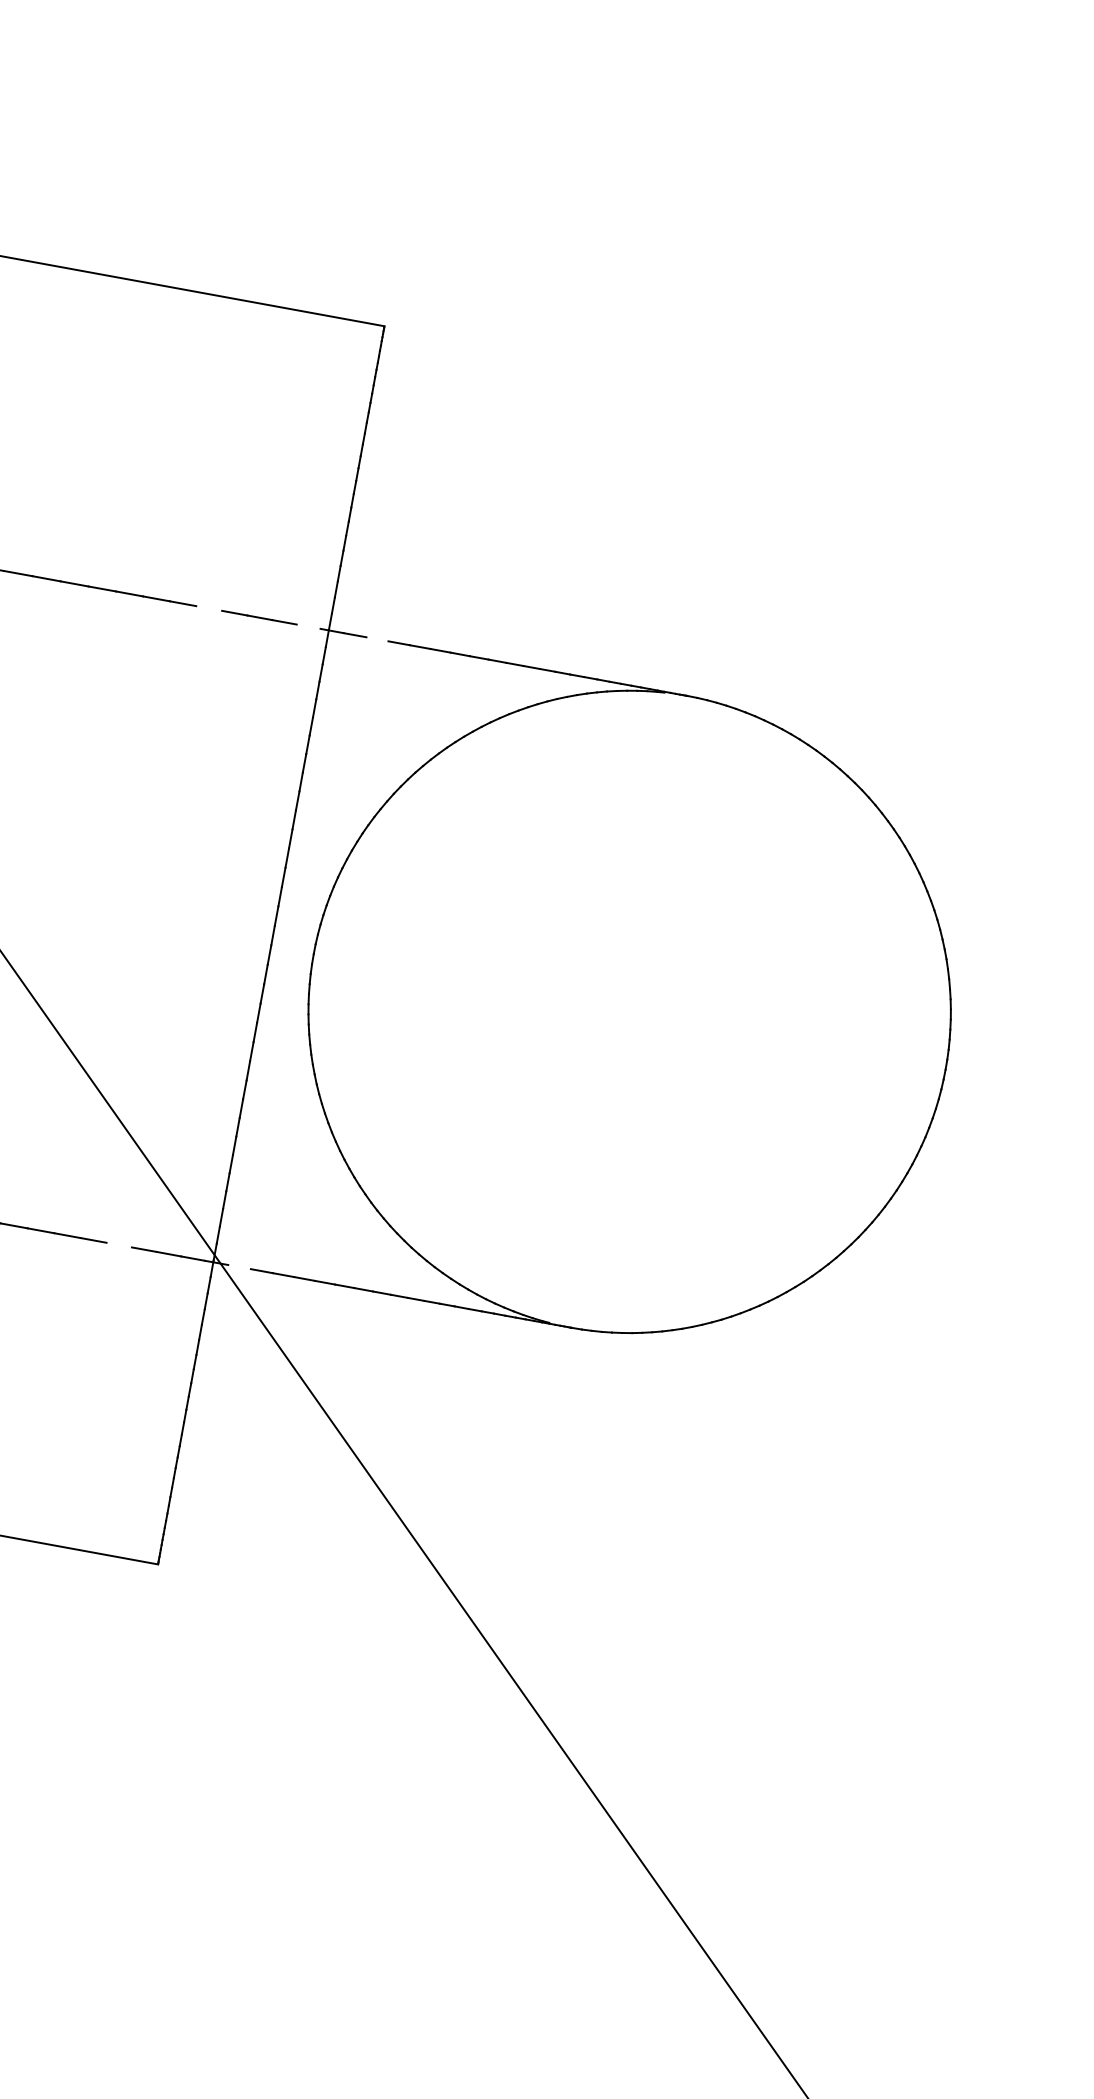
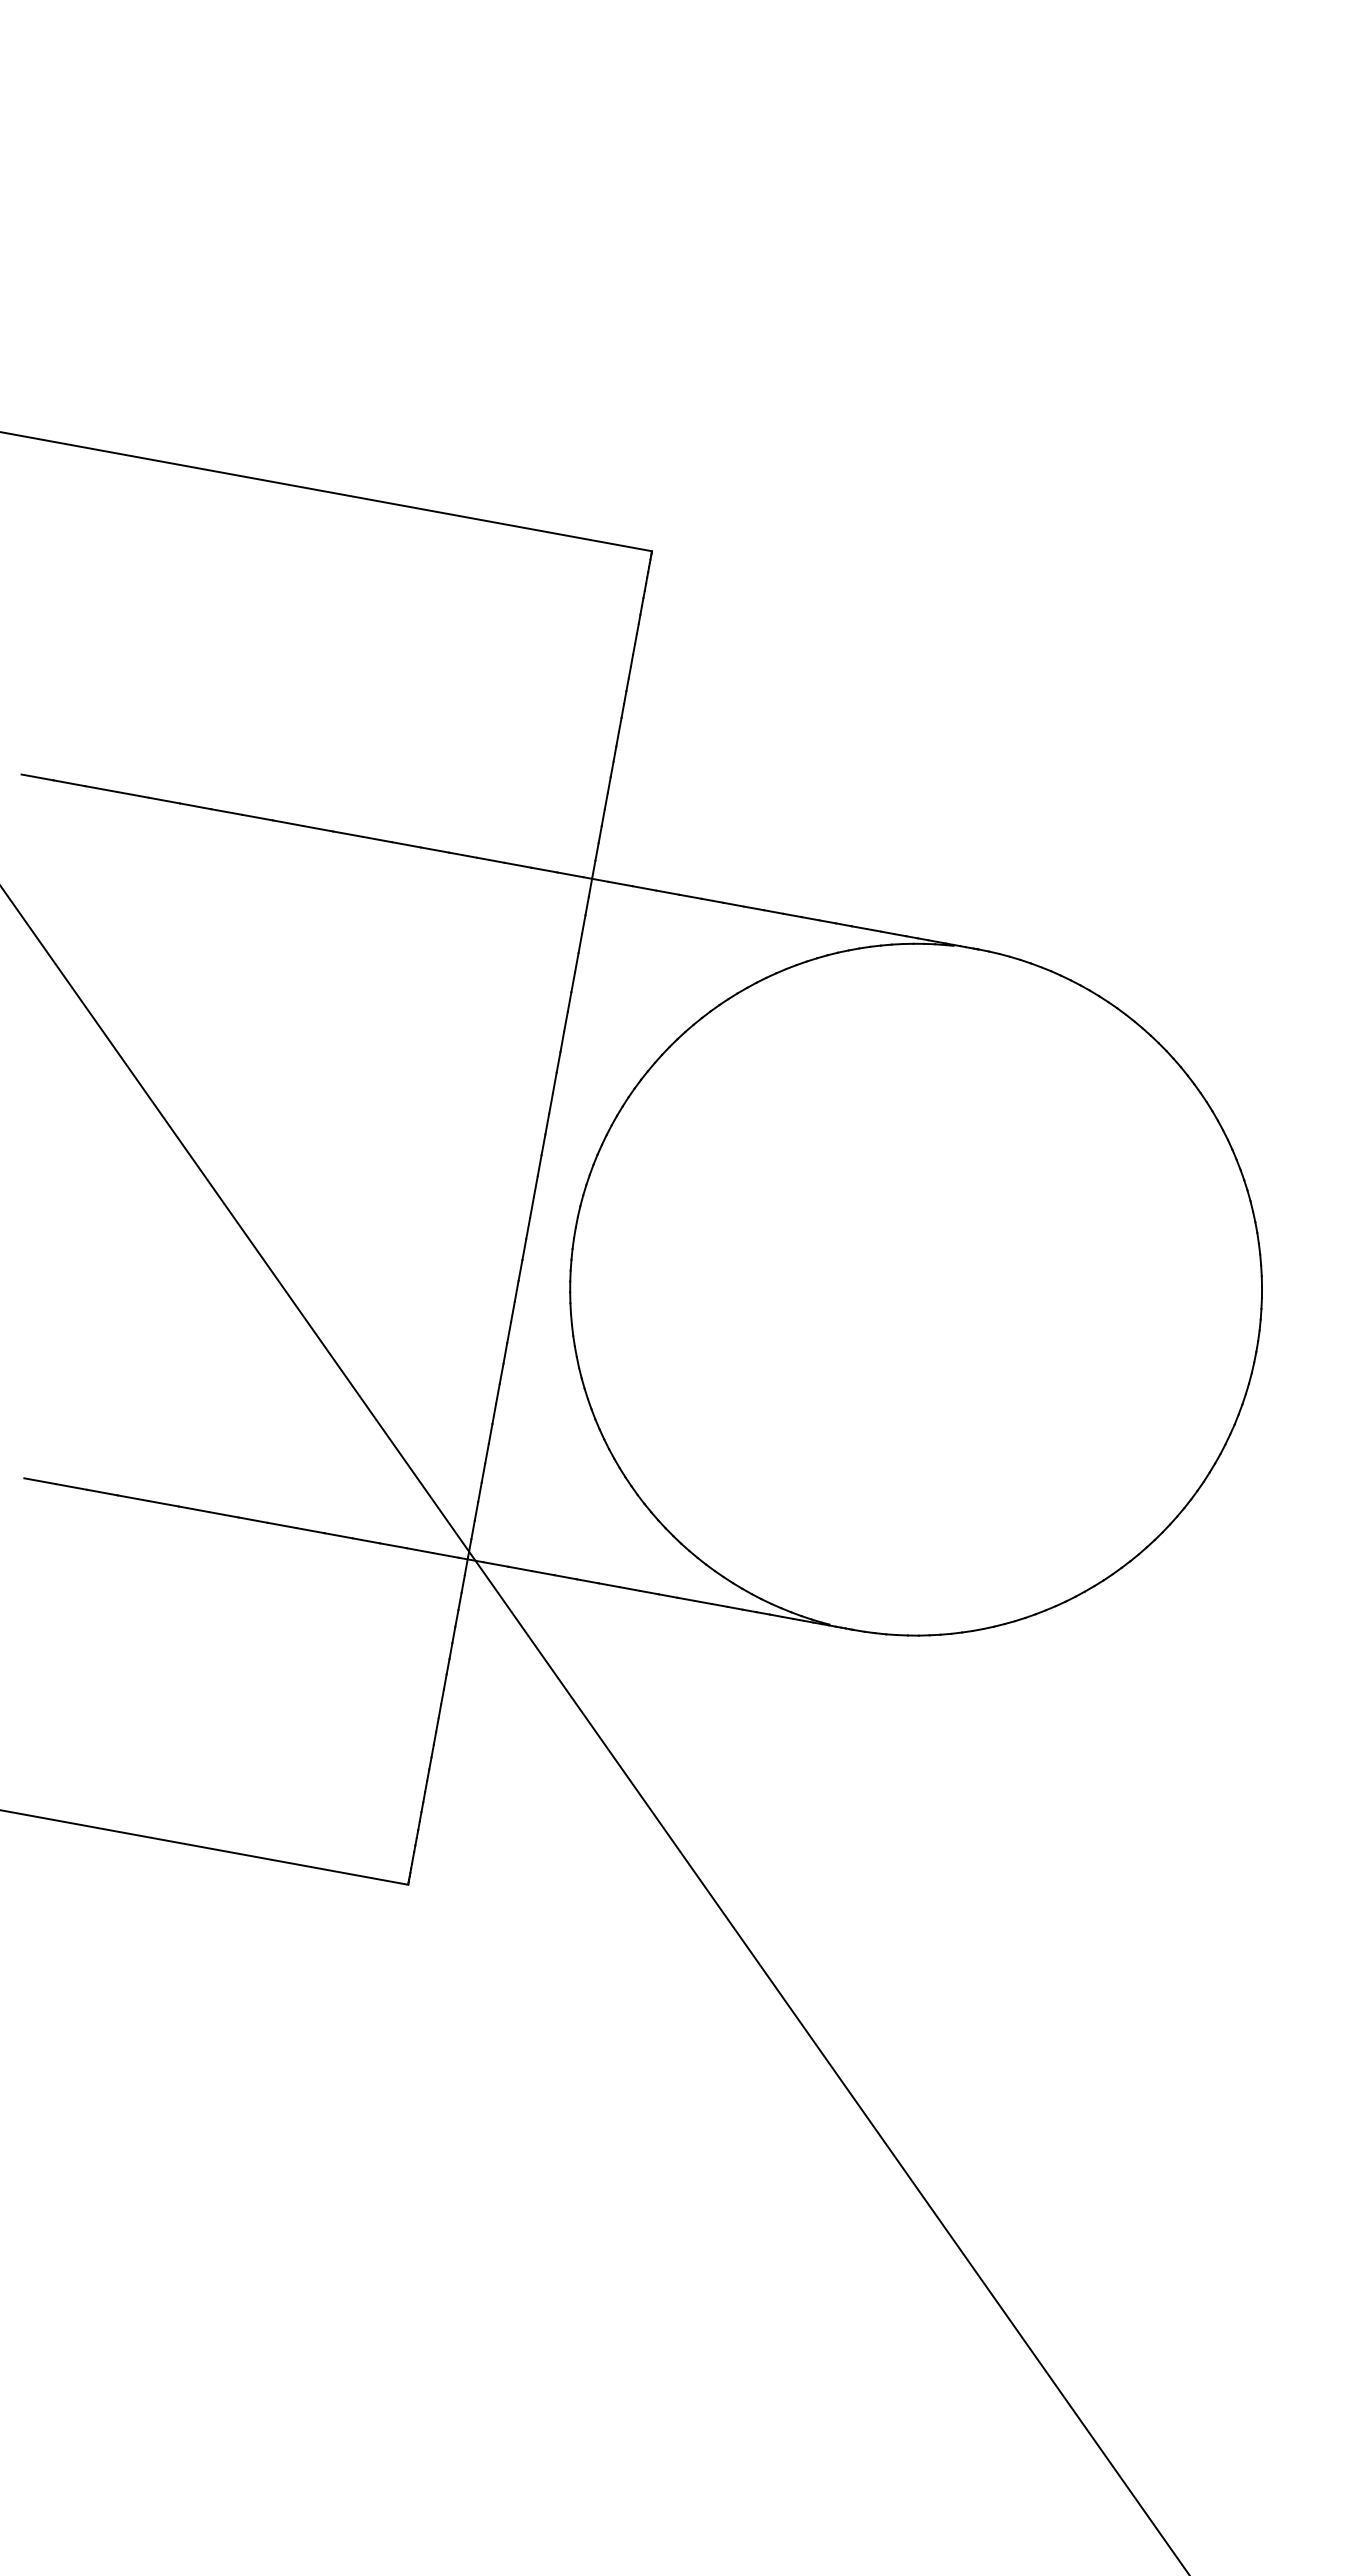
line: (209, 607) -> (463, 854), added
line: (308, 626) -> (570, 874), added
line: (377, 639) -> (644, 888), added
line: (119, 1244) -> (366, 1540), added
line: (239, 1267) -> (495, 1564), added

